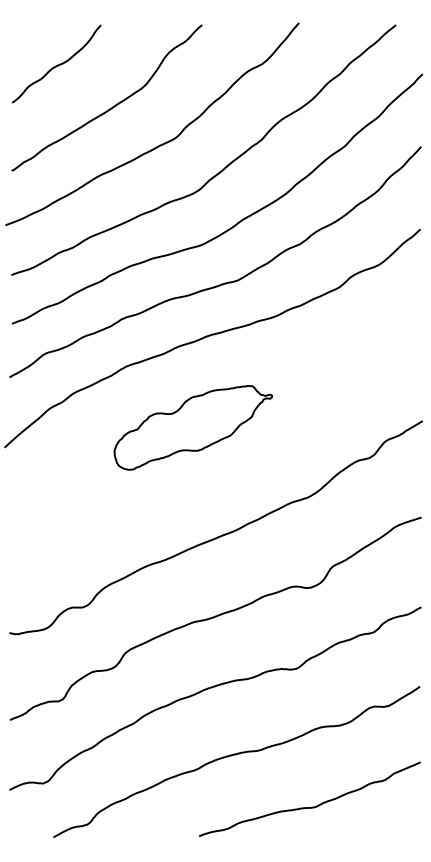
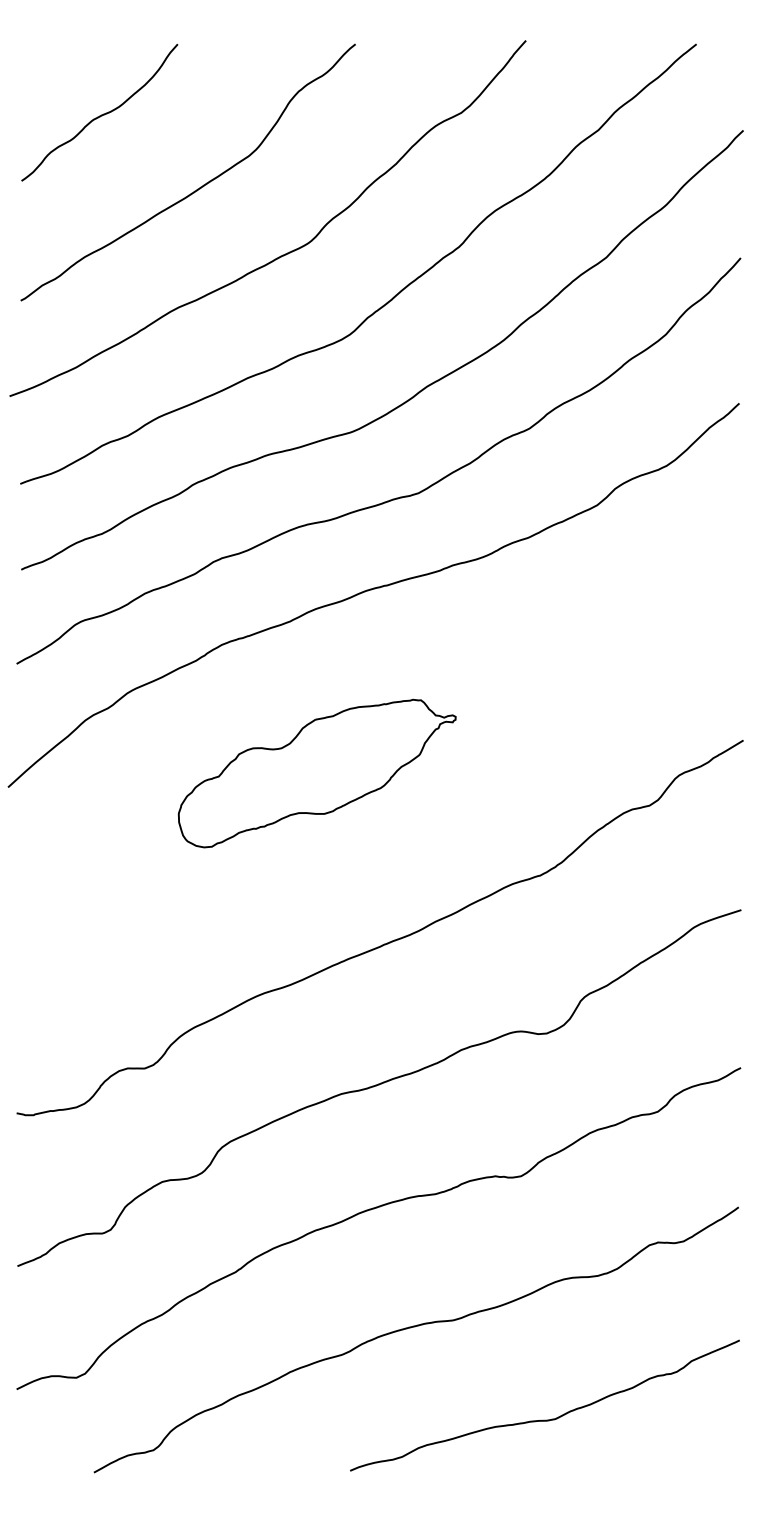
part: (192, 427) -> (315, 772), moved

